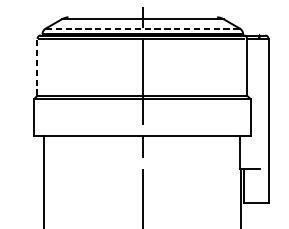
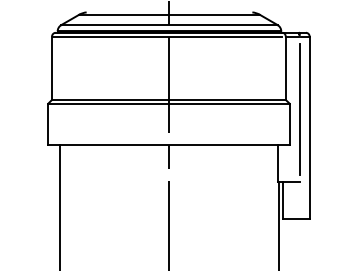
line: (142, 28) -> (169, 25), dashed -> solid
line: (37, 67) -> (52, 68), dashed -> solid
line: (259, 103) -> (299, 108), added

